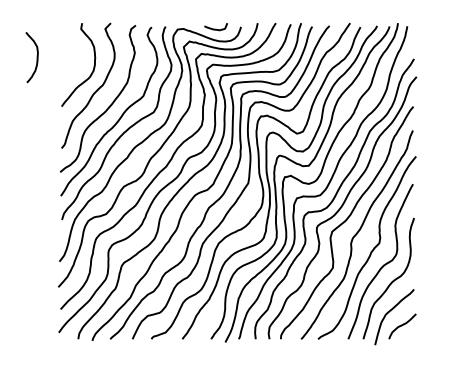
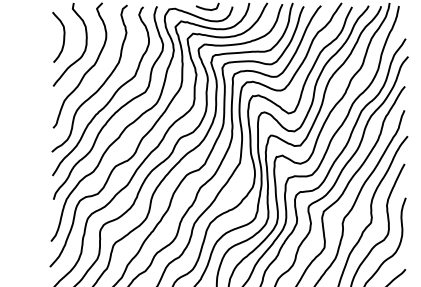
curve: (36, 57) -> (63, 37), moved

